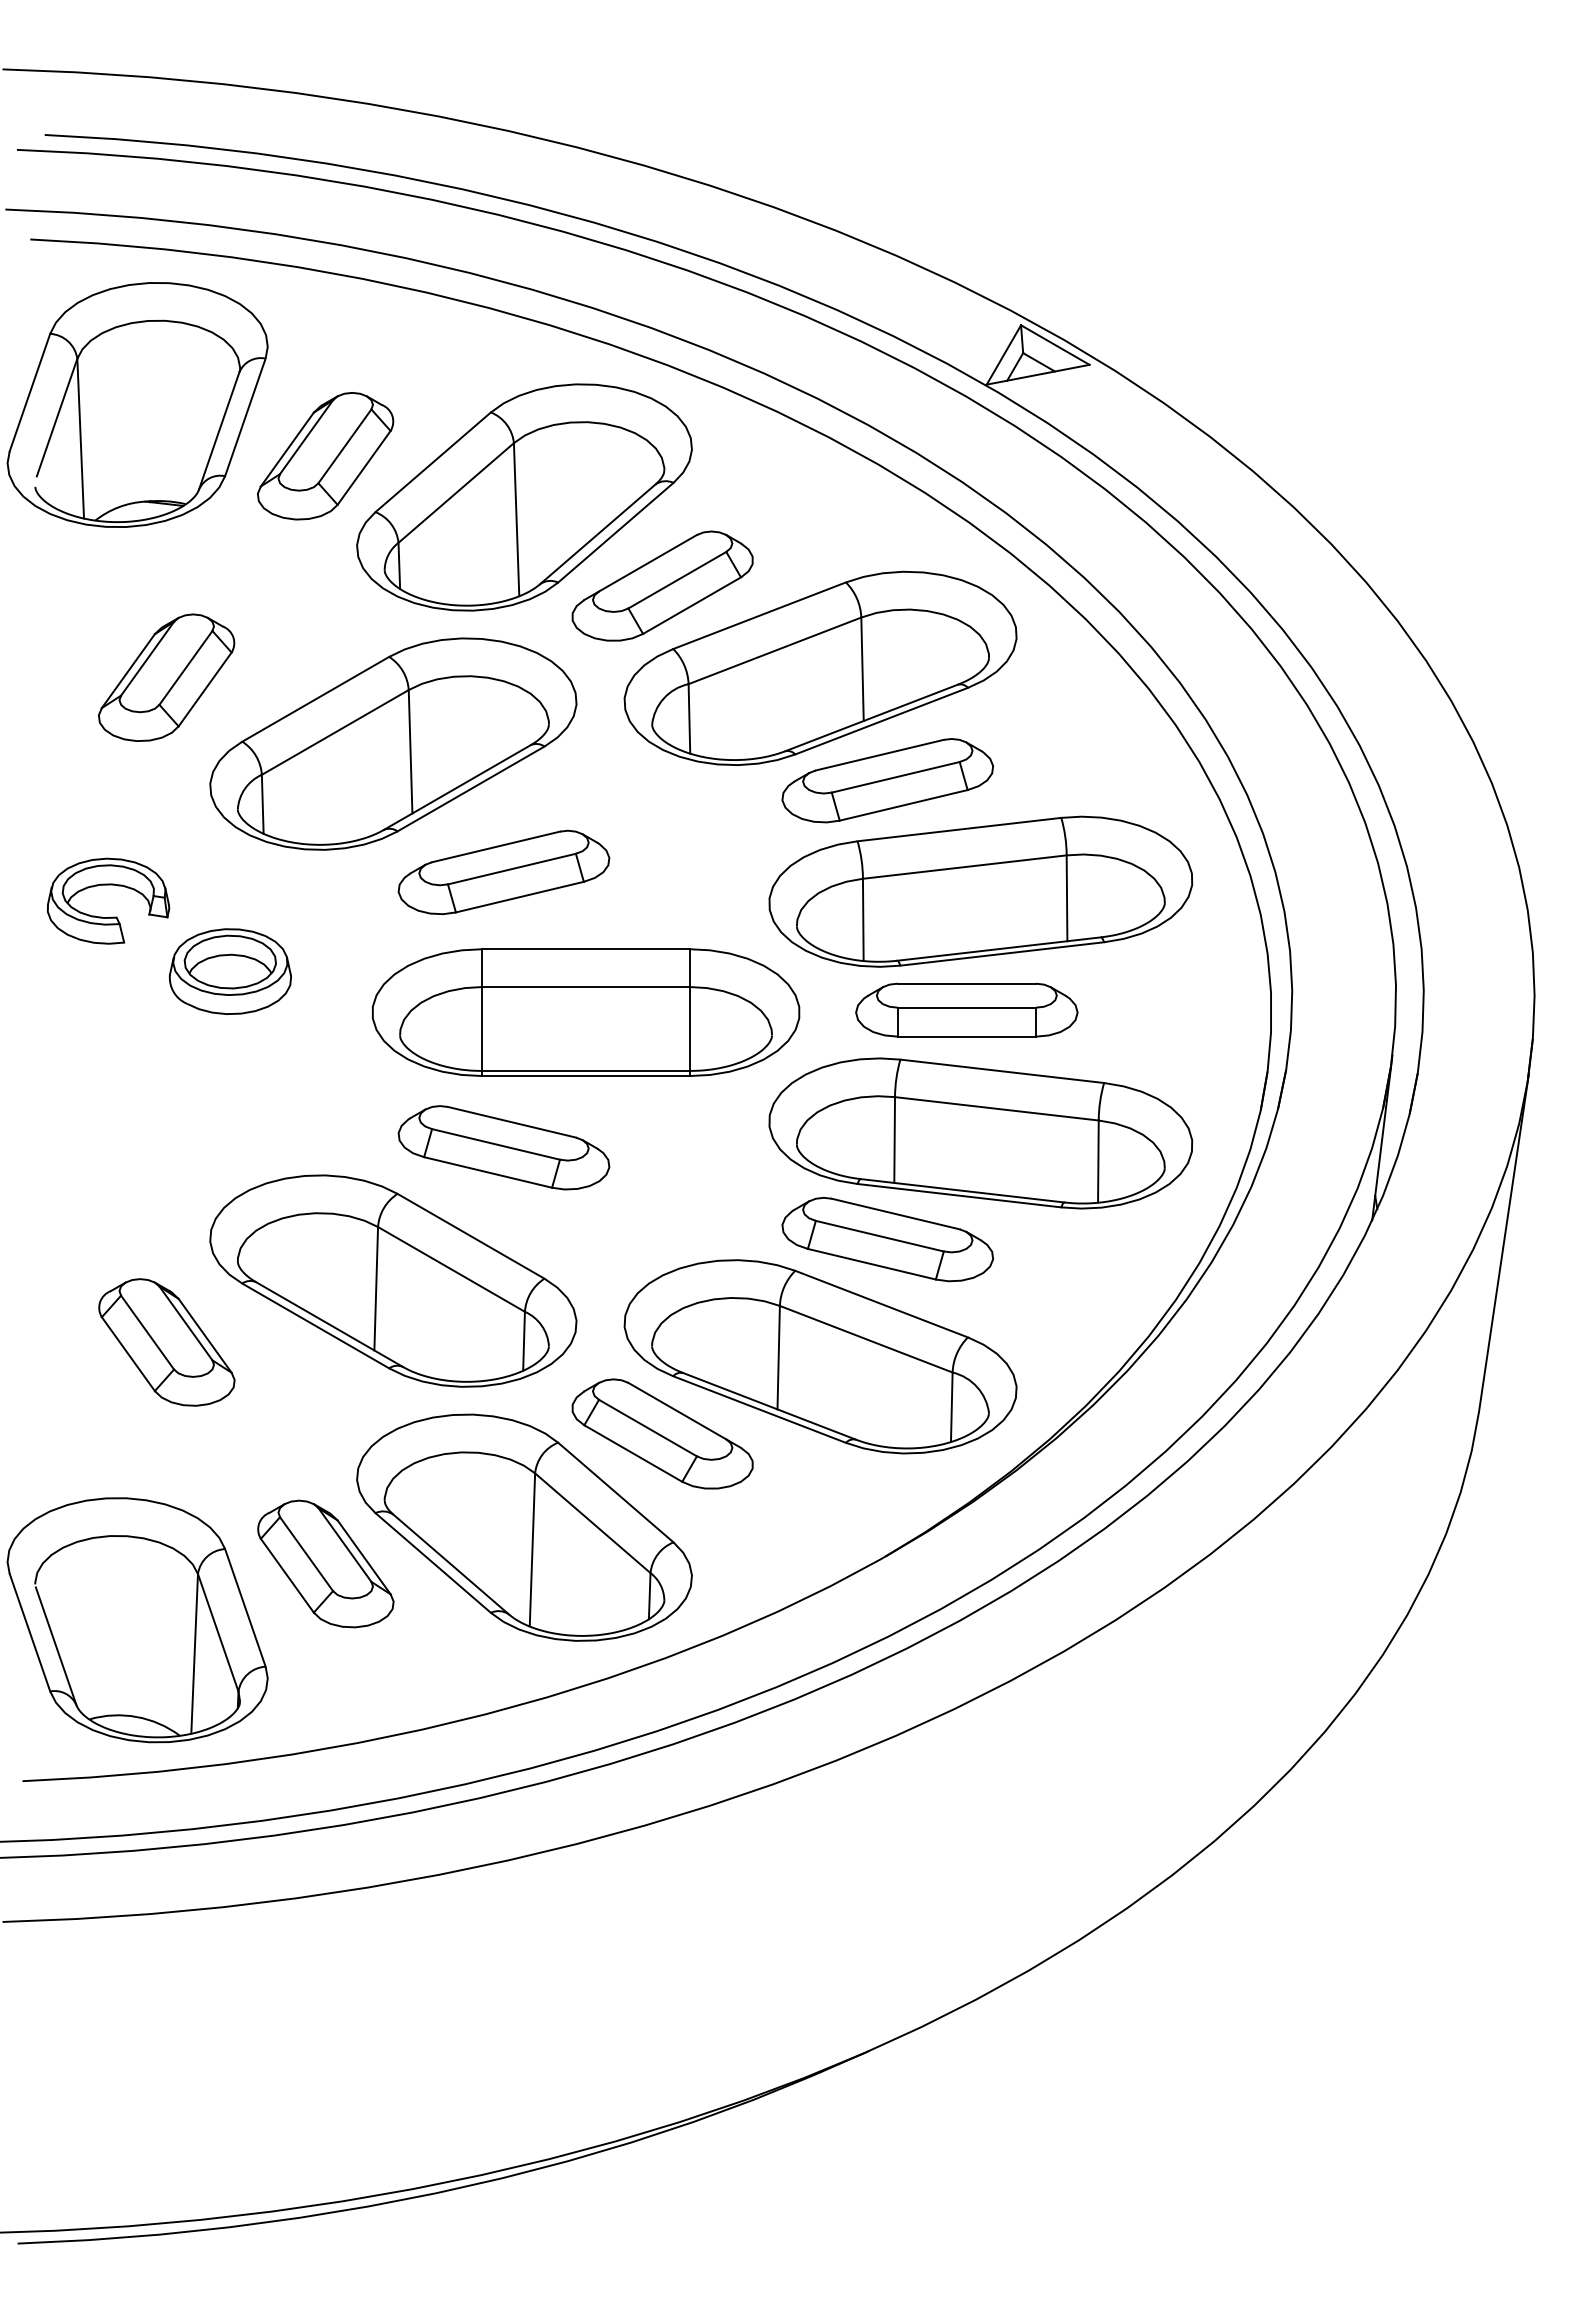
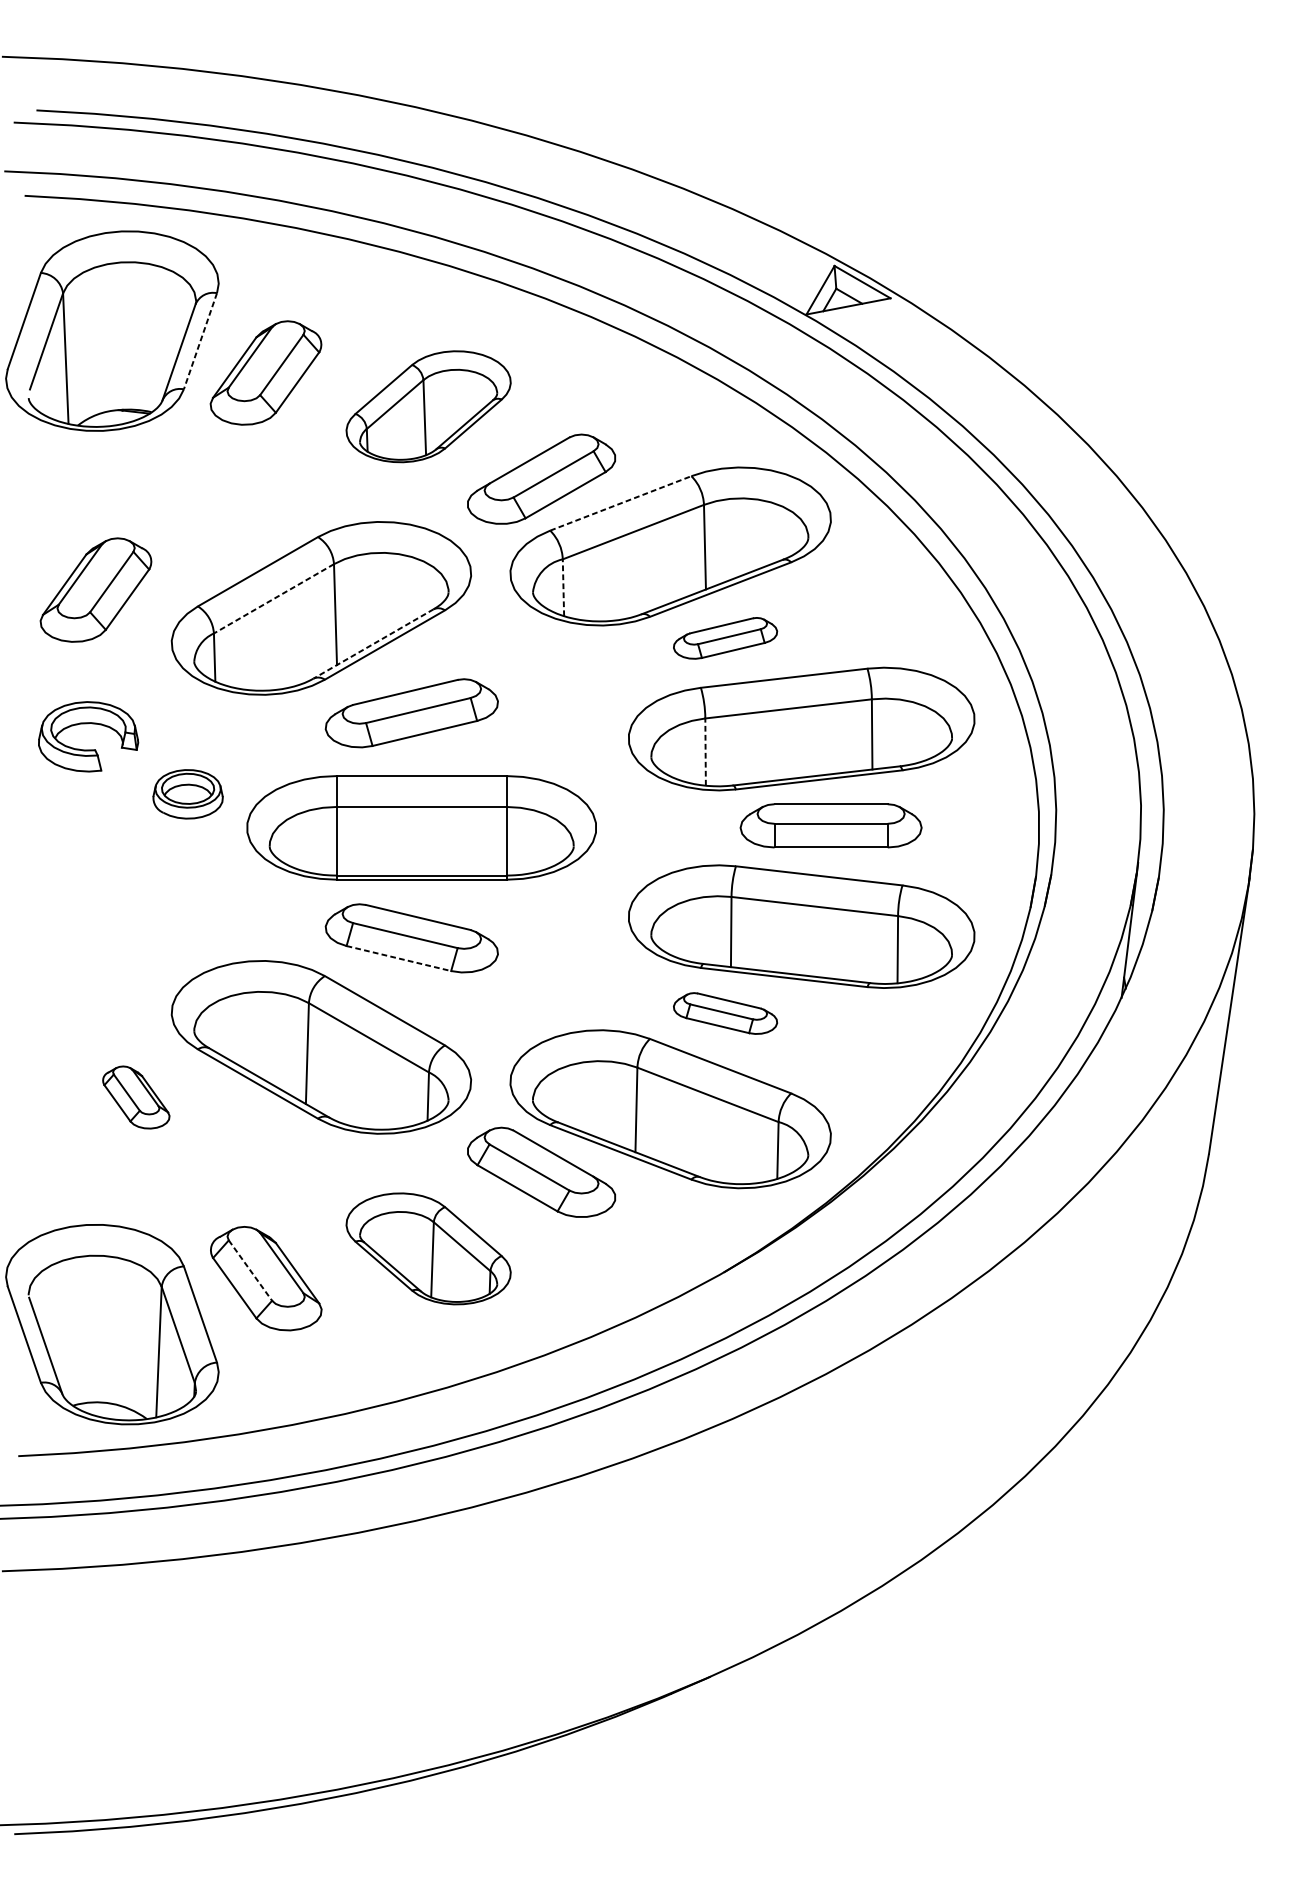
line: (245, 417) -> (200, 341), solid -> dashed
part: (524, 497) -> (428, 406), size x0.6
line: (759, 615) -> (620, 503), solid -> dashed
part: (166, 677) -> (95, 589), moved
line: (689, 718) -> (563, 587), solid -> dashed
line: (335, 732) -> (274, 598), solid -> dashed
part: (887, 780) -> (725, 638), size x0.6
line: (457, 787) -> (373, 643), solid -> dashed
line: (863, 919) -> (705, 751), solid -> dashed
part: (229, 971) -> (187, 794), size x0.7
part: (966, 1009) -> (830, 825), moved
part: (586, 1012) -> (422, 827), moved
line: (488, 1172) -> (399, 958), solid -> dashed
part: (887, 1239) -> (725, 1013), size x0.6
part: (166, 1342) -> (135, 1097), size x0.6
part: (524, 1527) -> (428, 1248), size x0.6
line: (306, 1554) -> (250, 1270), solid -> dashed

